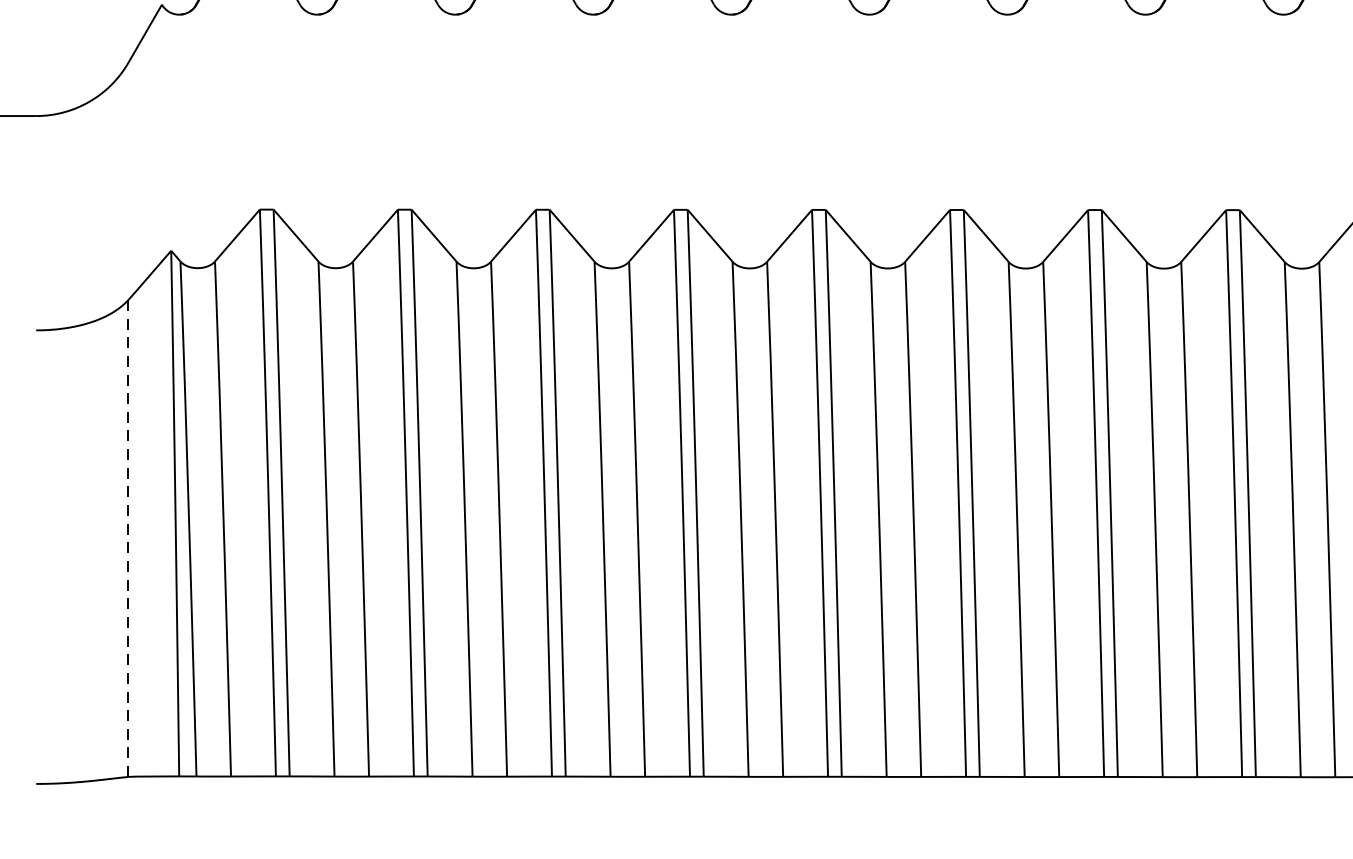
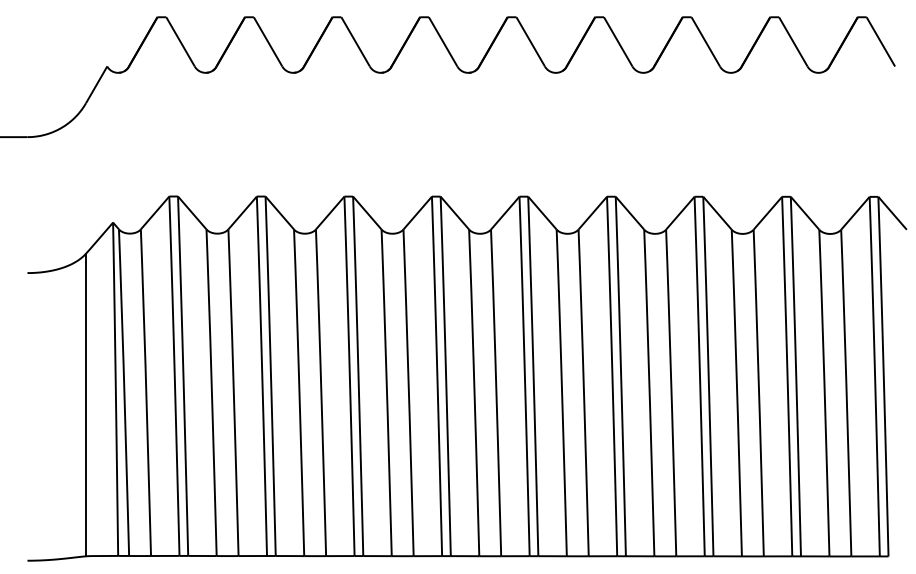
line: (127, 539) -> (85, 405), dashed -> solid

